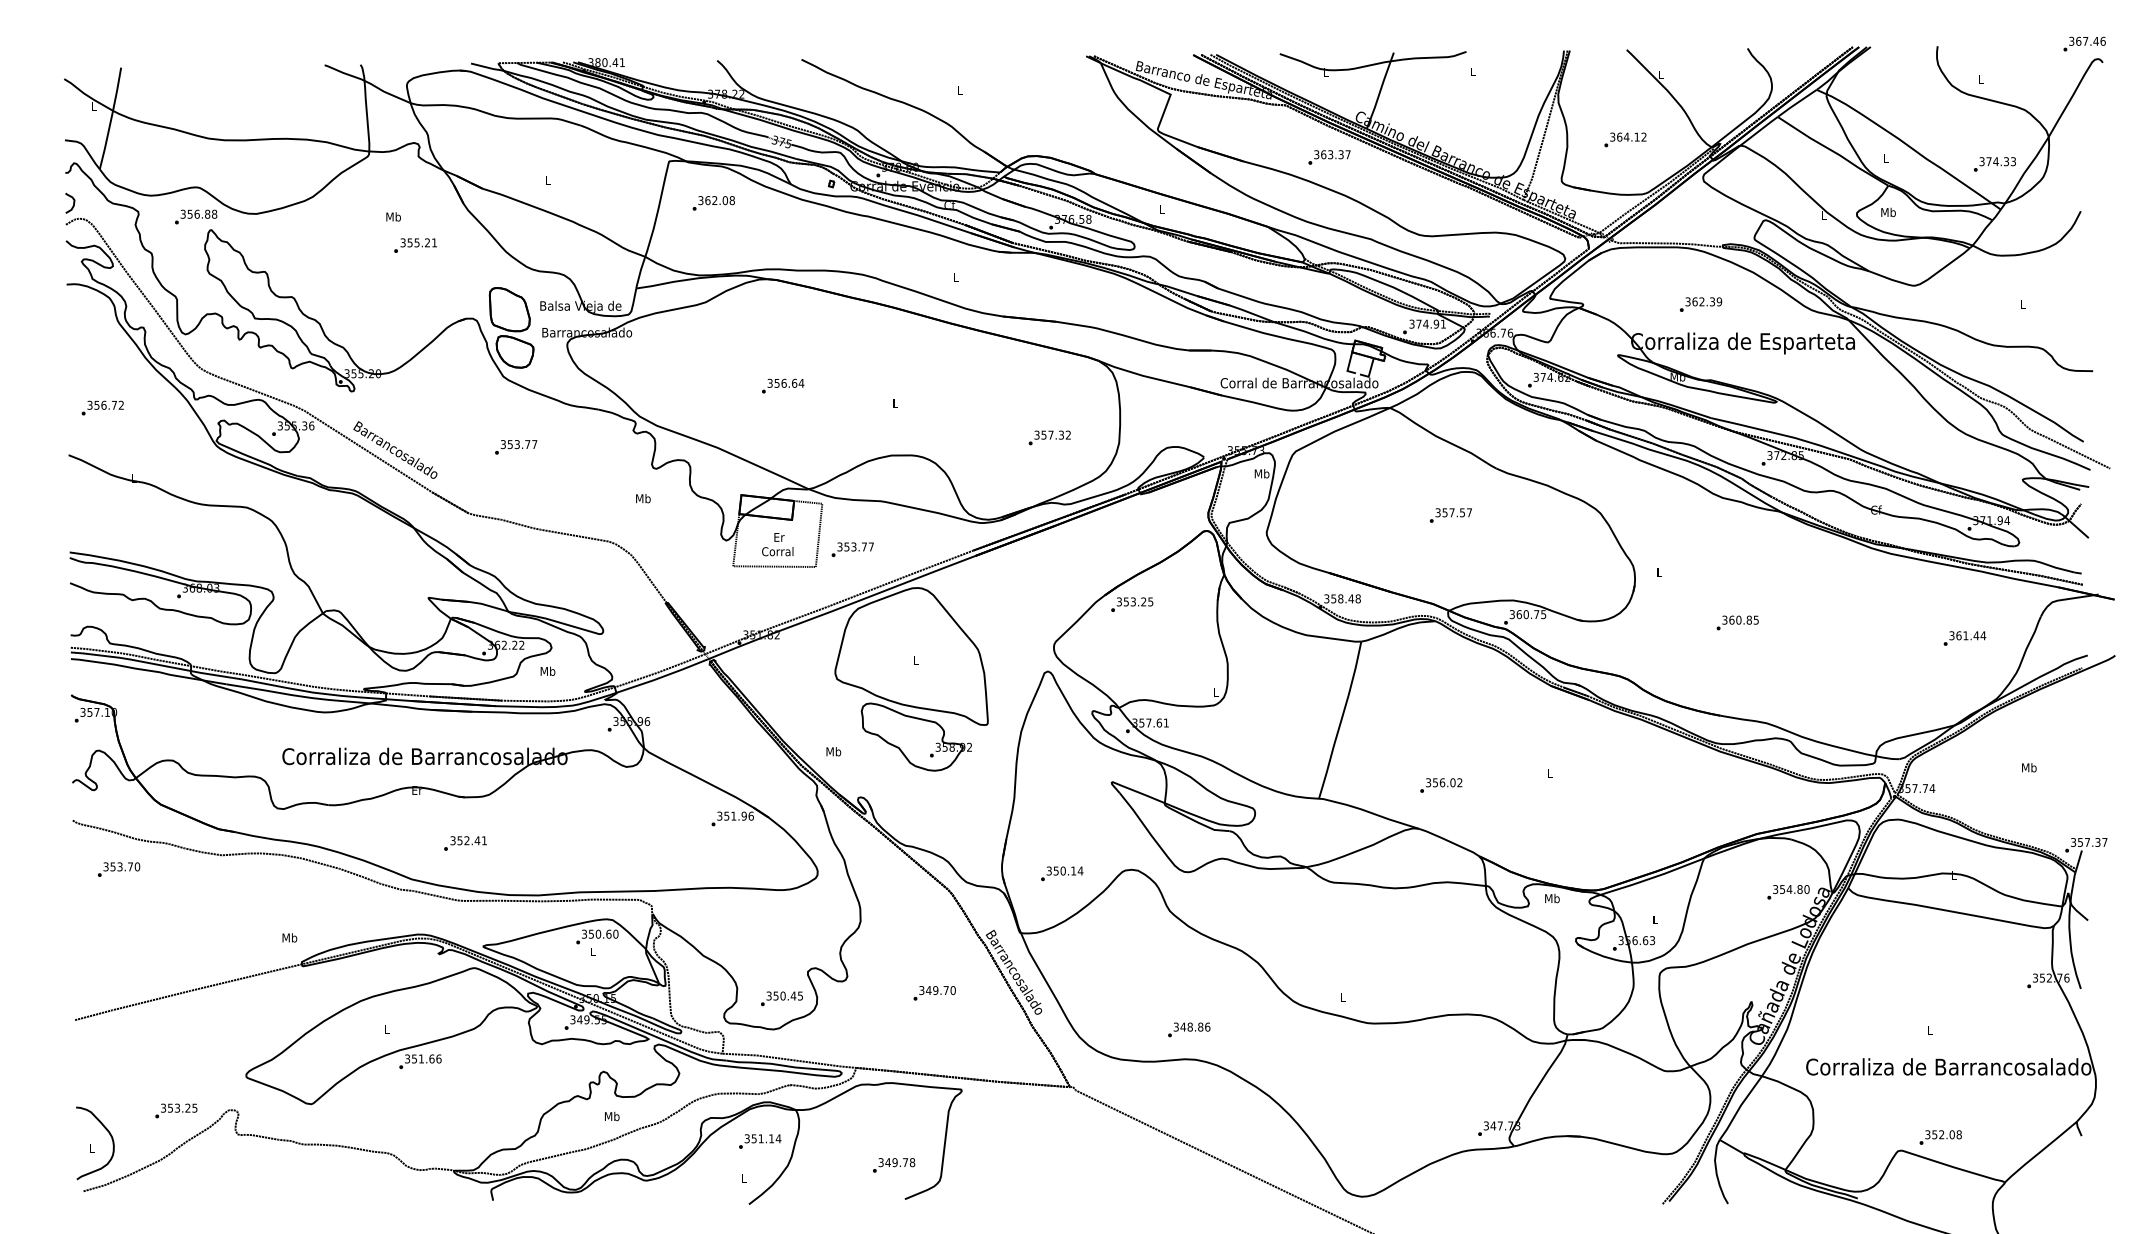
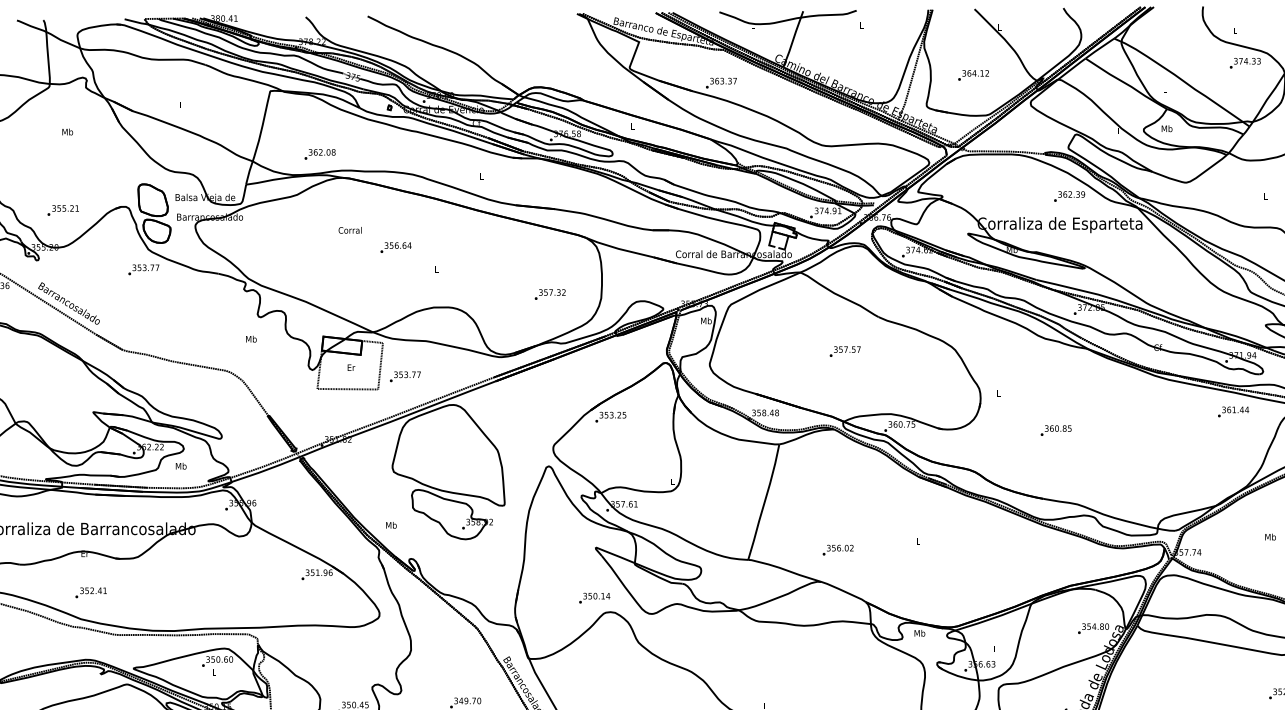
text: (1329, 157) -> (721, 83), moved
text: (1994, 164) -> (1244, 63), moved
text: (713, 203) -> (319, 154), moved
text: (415, 245) -> (63, 210), moved
text: (1701, 304) -> (1069, 196), moved
text: (783, 385) -> (396, 247), moved
text: (516, 447) -> (144, 269), moved
text: (777, 551) -> (350, 230), moved
text: (1964, 638) -> (1233, 411), moved
text: (465, 843) -> (91, 592), moved
text: (1062, 873) -> (594, 597), moved

